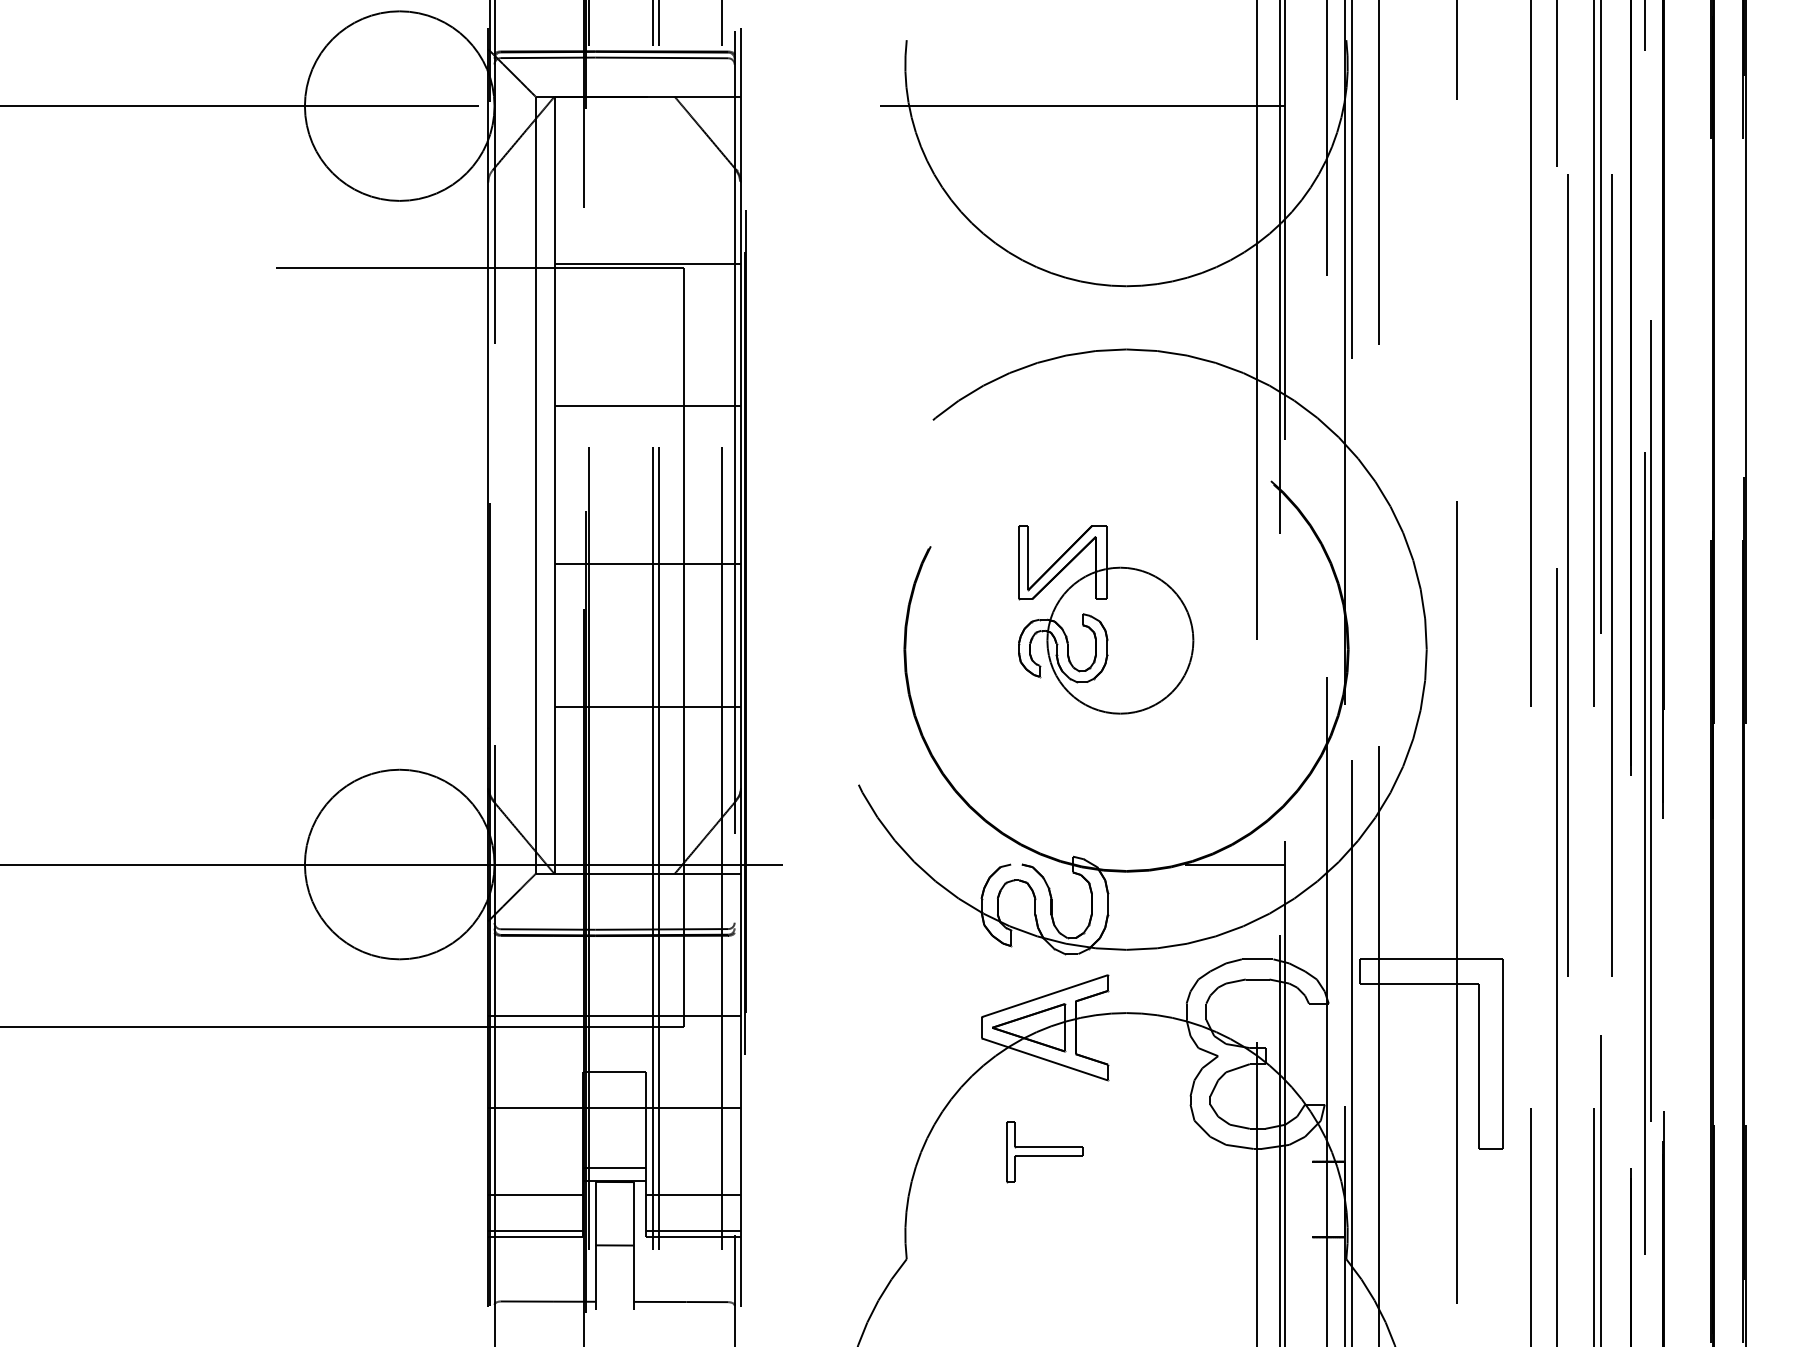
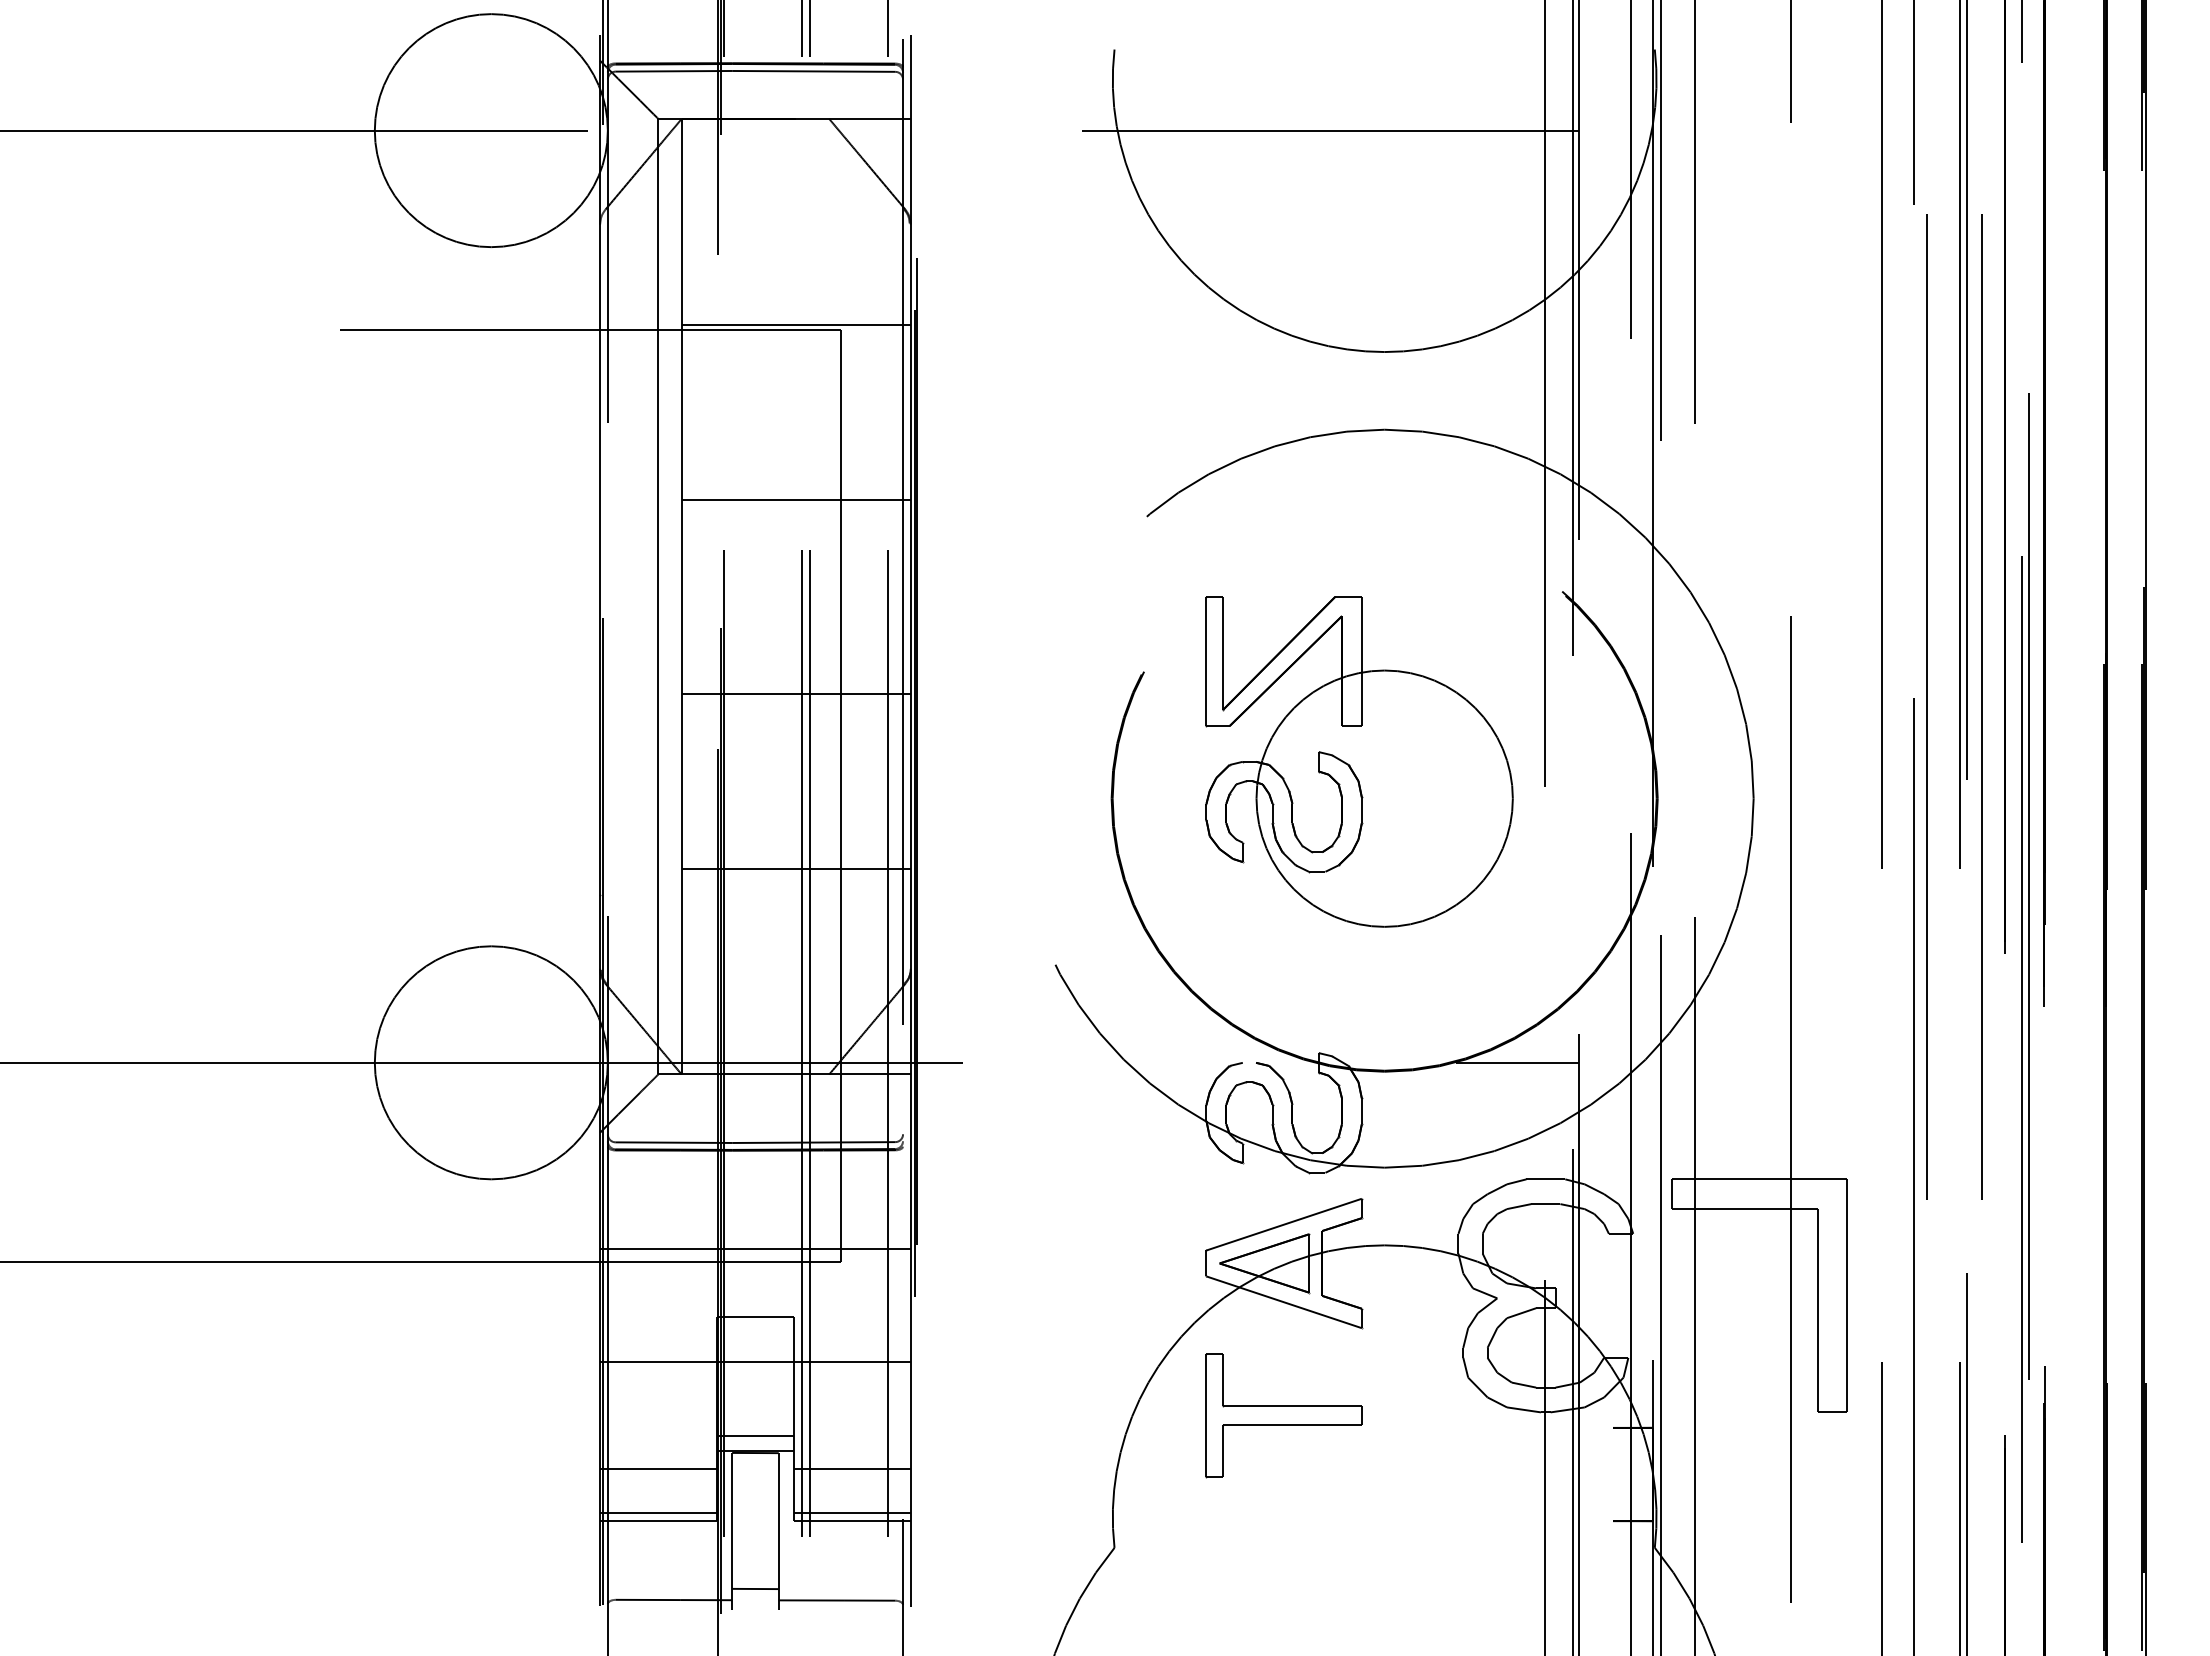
part: (1106, 619) -> (1359, 761), size x1.43
part: (1044, 1151) -> (1283, 1415), size x1.67
line: (614, 1245) -> (755, 1588), moved

